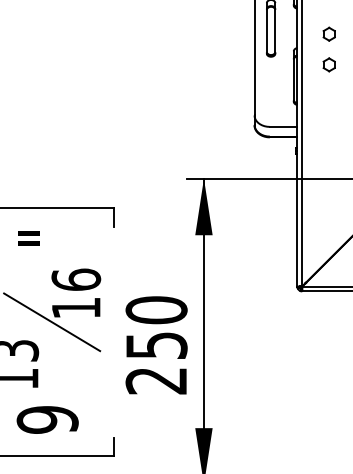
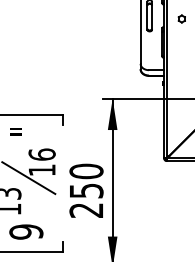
part: (328, 64) -> (181, 35), removed

